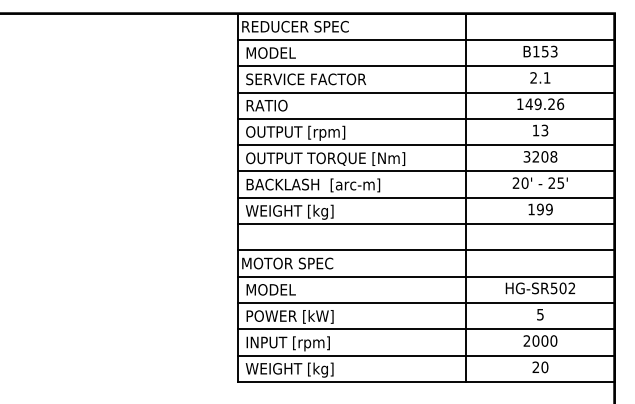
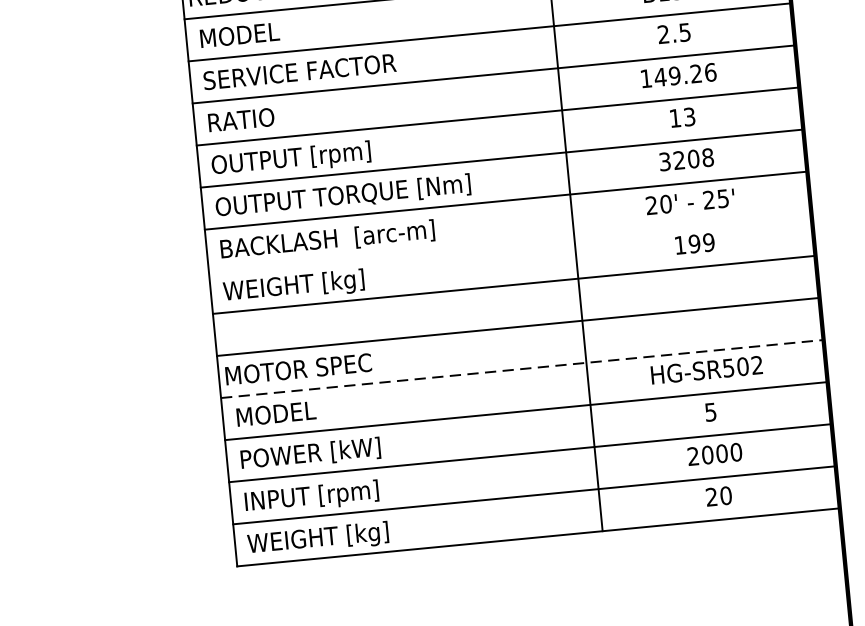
text: (546, 77) -> (683, 31), 2.1 -> 2.5
line: (425, 197) -> (508, 242), removed
line: (426, 276) -> (522, 368), solid -> dashed

